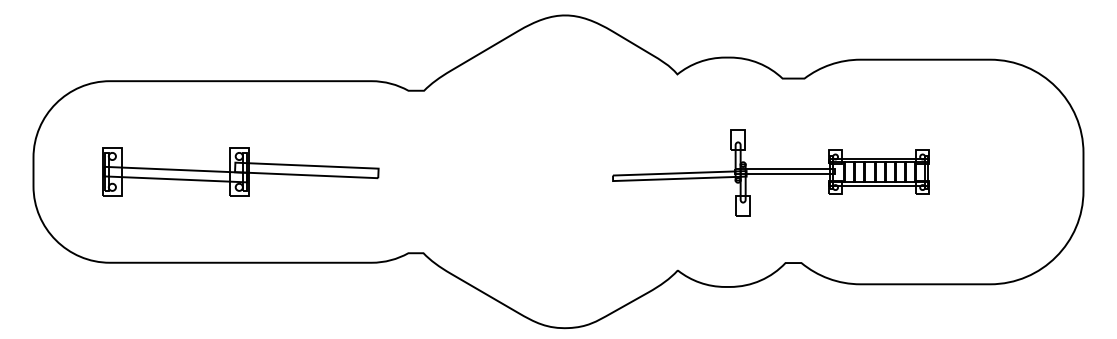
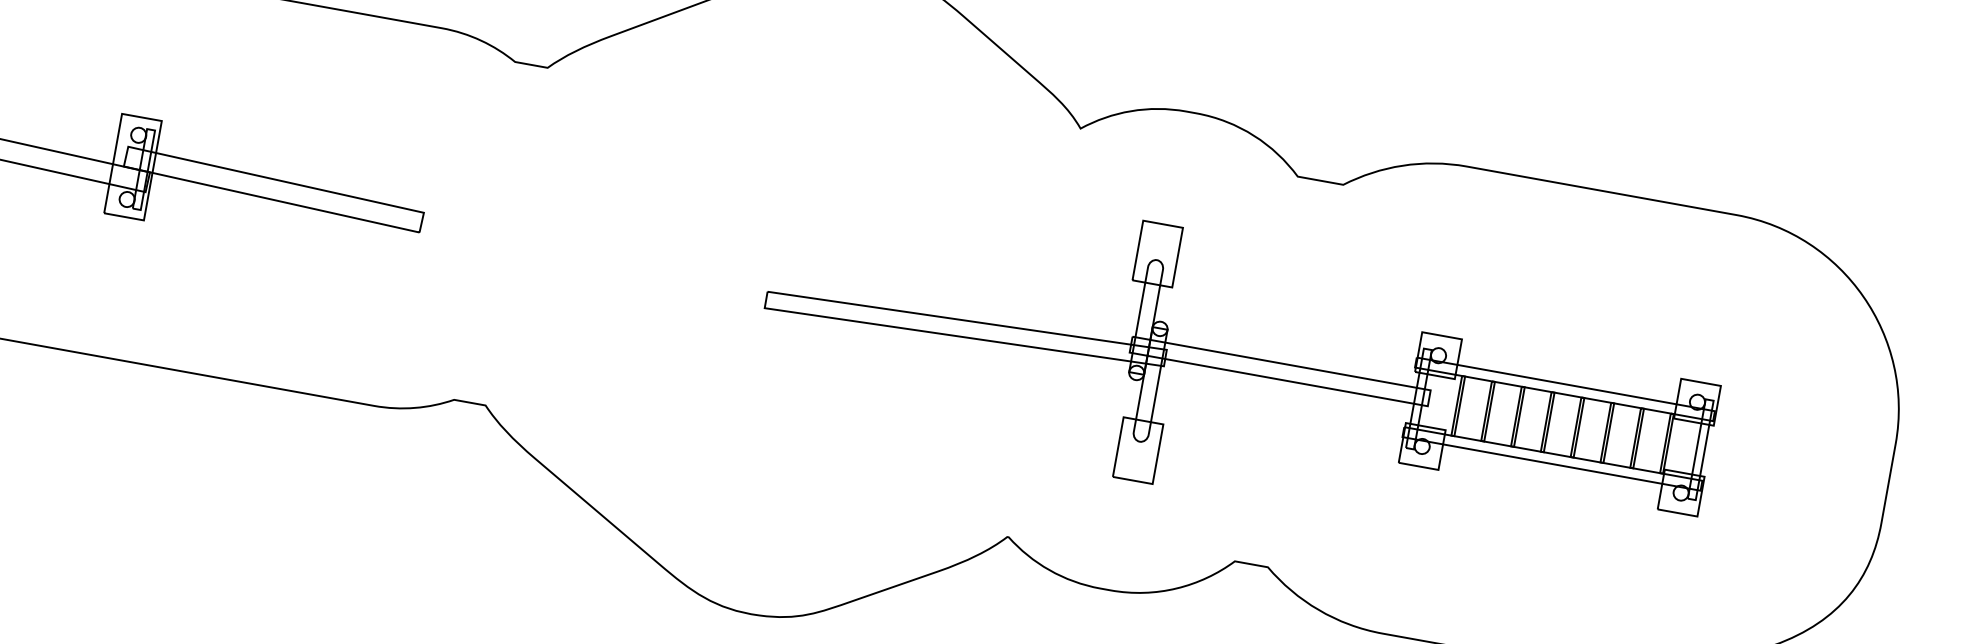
part: (770, 172) -> (1237, 367), size x1.43

